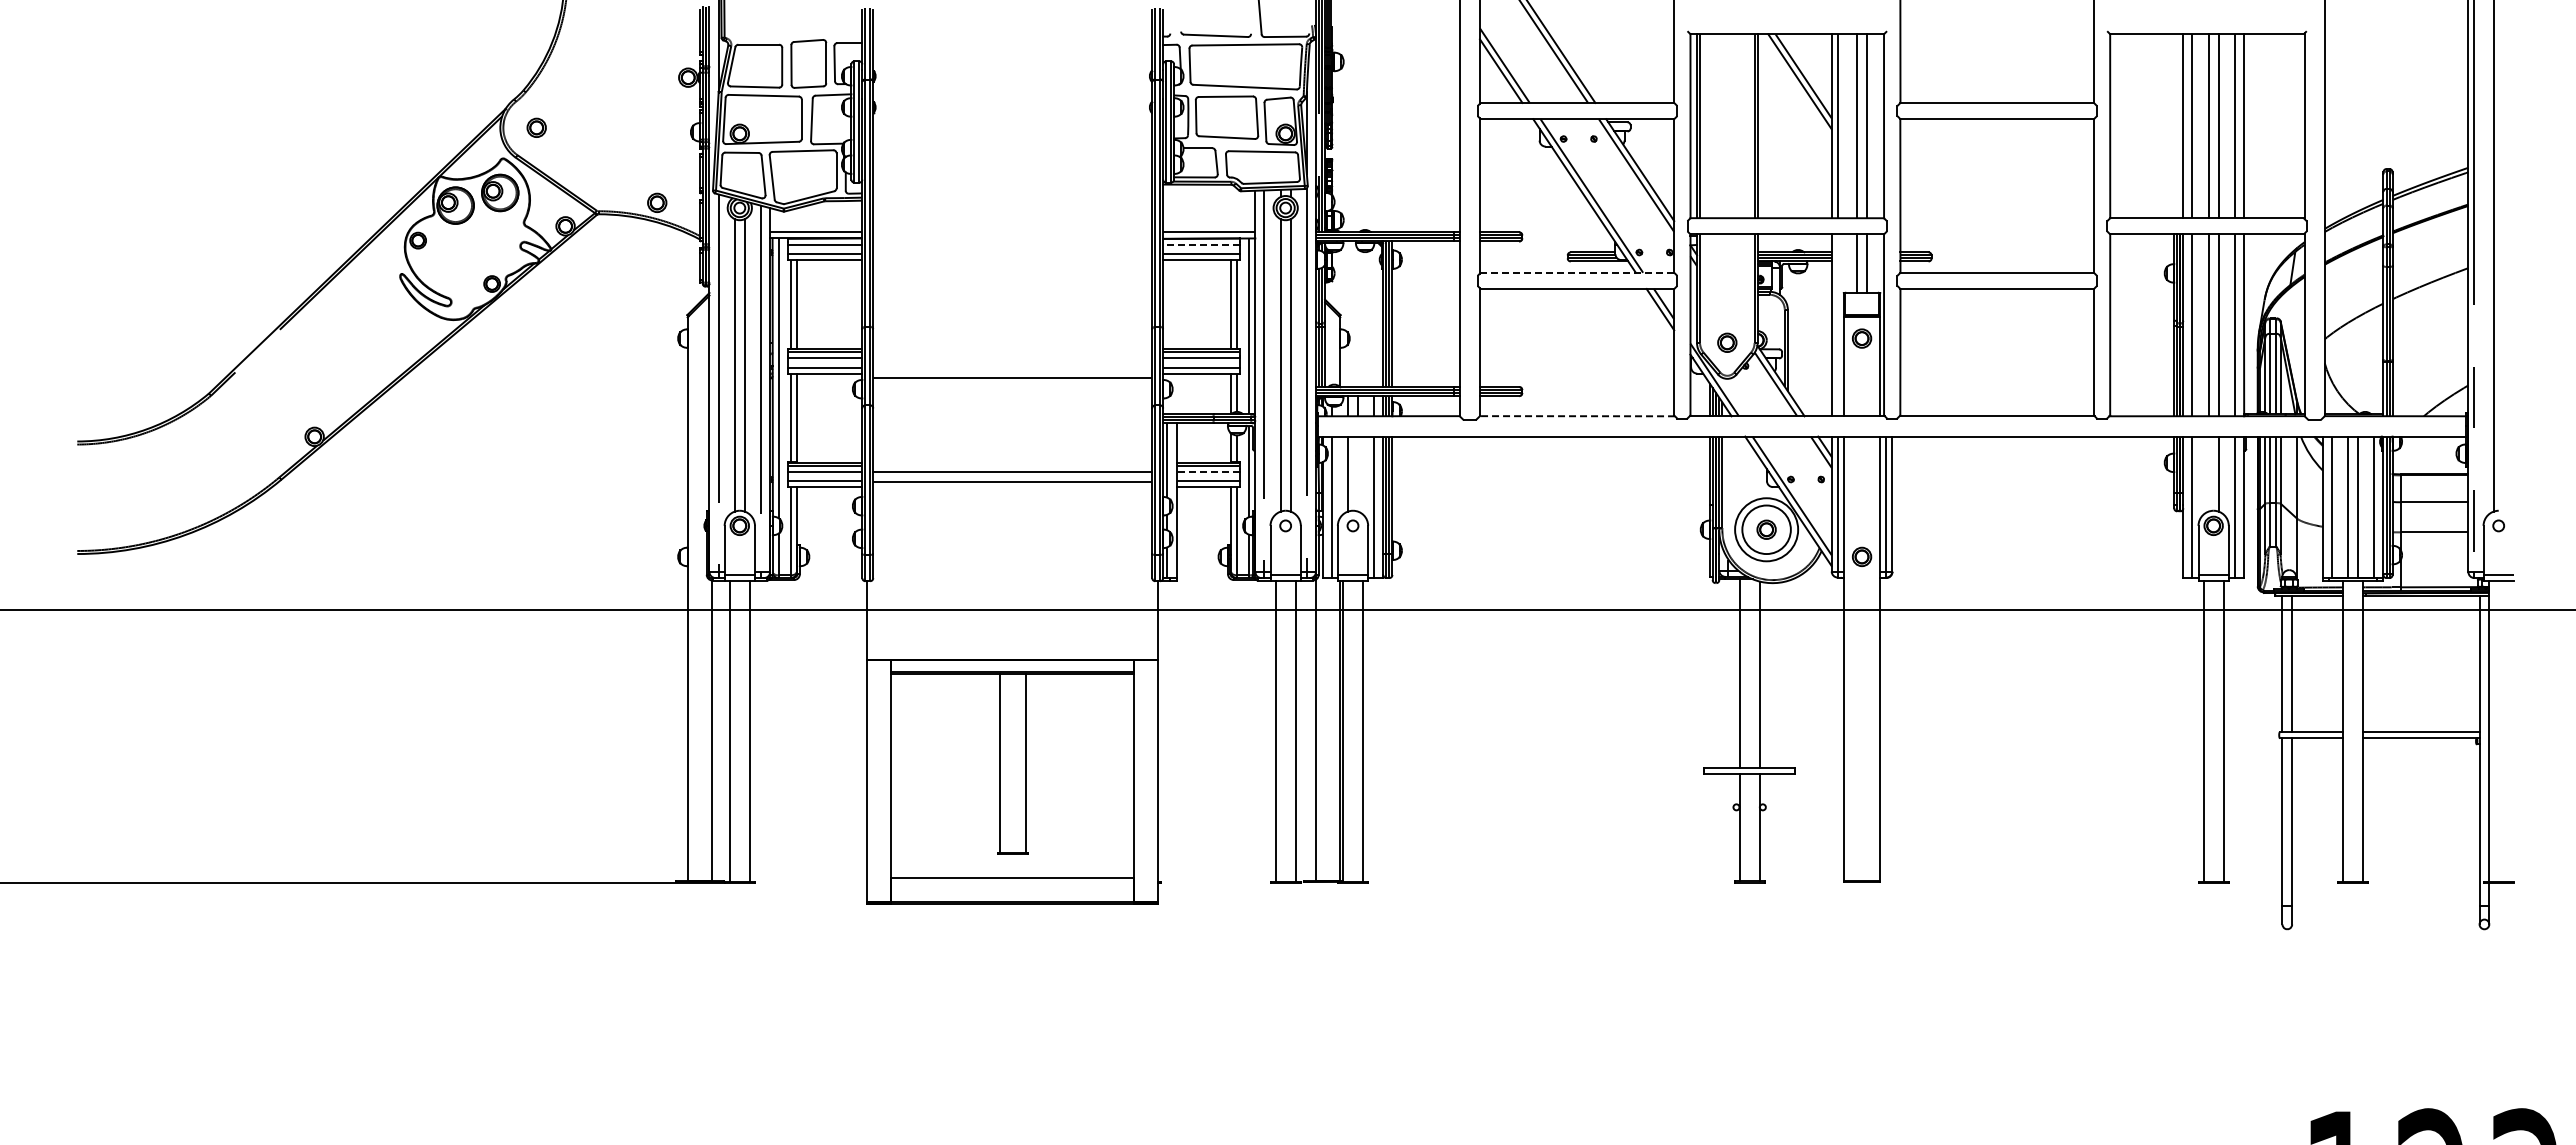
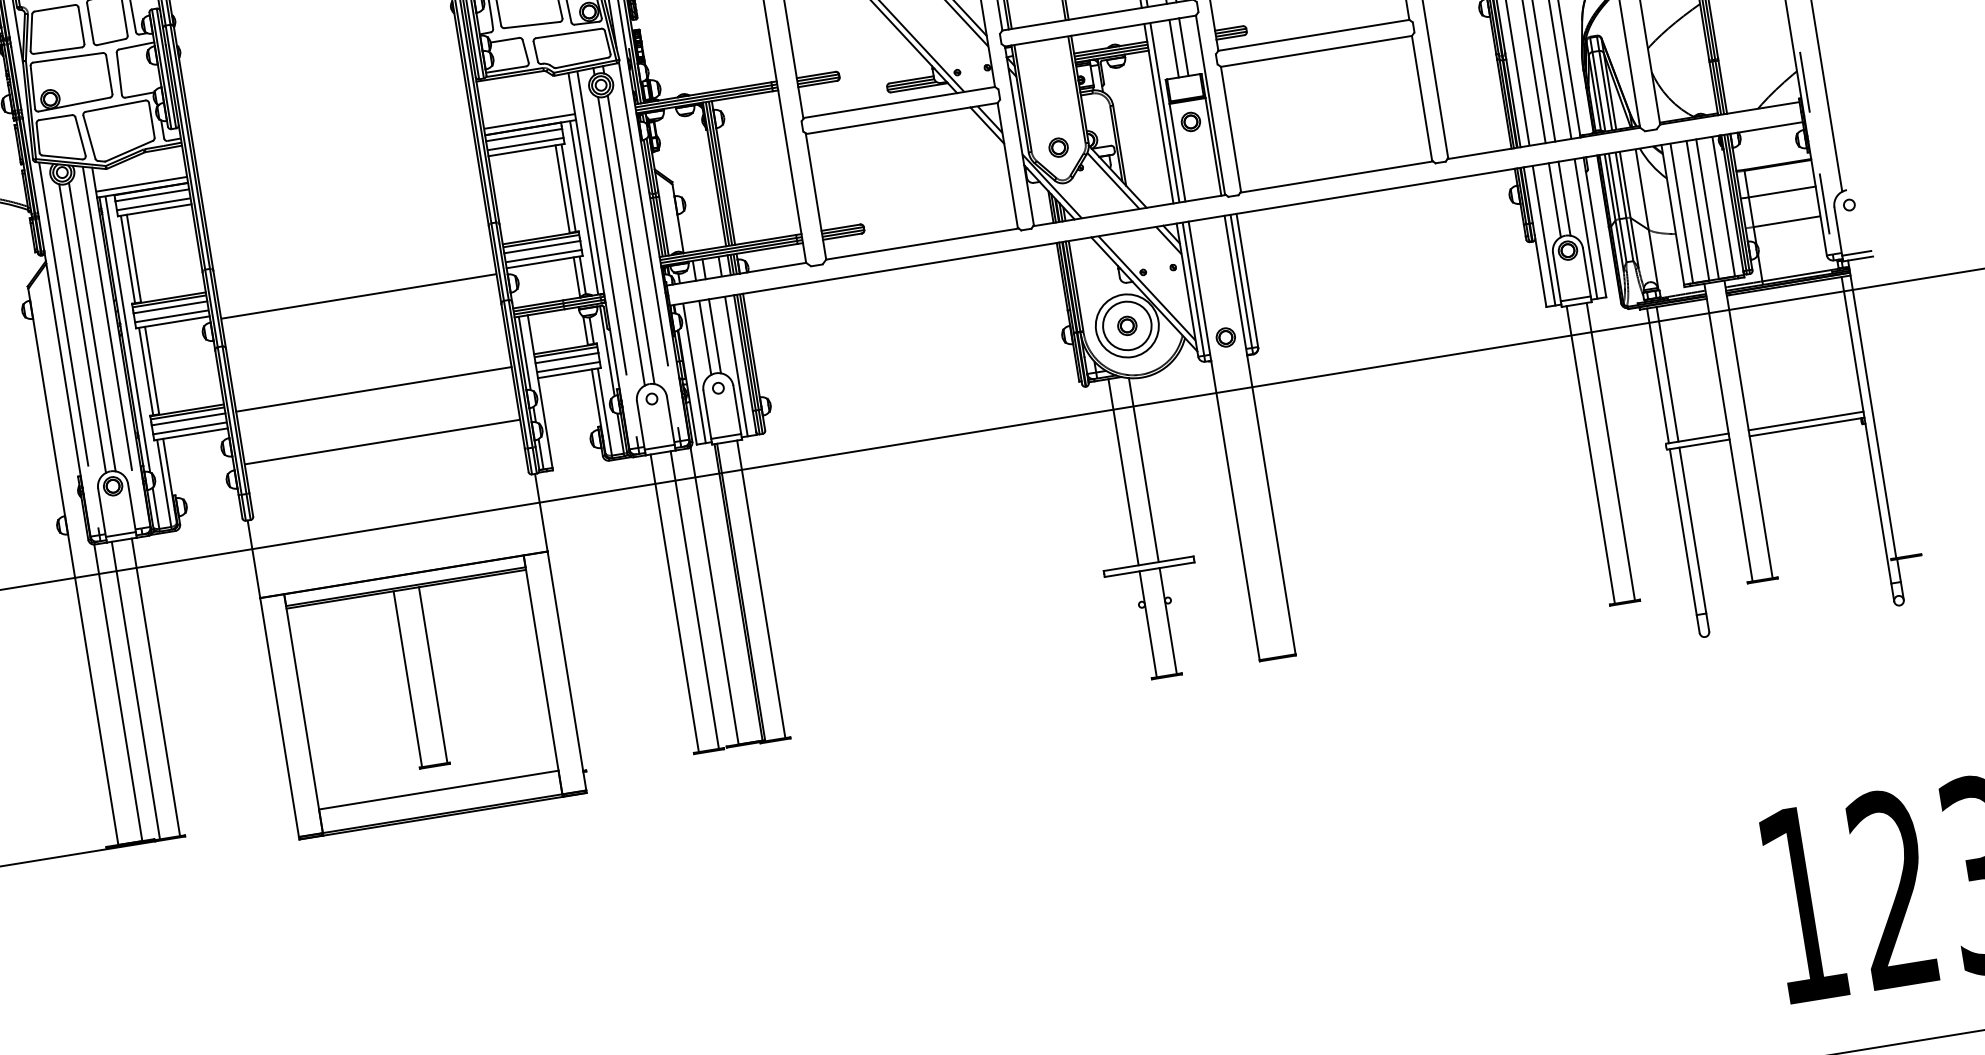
line: (1201, 244) -> (523, 134), dashed -> solid
line: (1577, 272) -> (899, 102), dashed -> solid
line: (1837, 325) -> (1164, 112), added
line: (1577, 416) -> (922, 244), dashed -> solid
line: (1208, 471) -> (567, 357), dashed -> solid
line: (1357, 473) -> (714, 335), added
line: (2208, 473) -> (1554, 199), added
line: (1012, 482) -> (382, 442), moved

